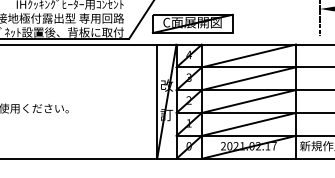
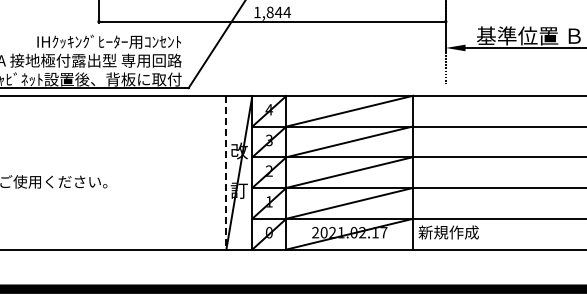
part: (192, 23) -> (273, 67), removed
line: (157, 101) -> (226, 172), solid -> dashed

